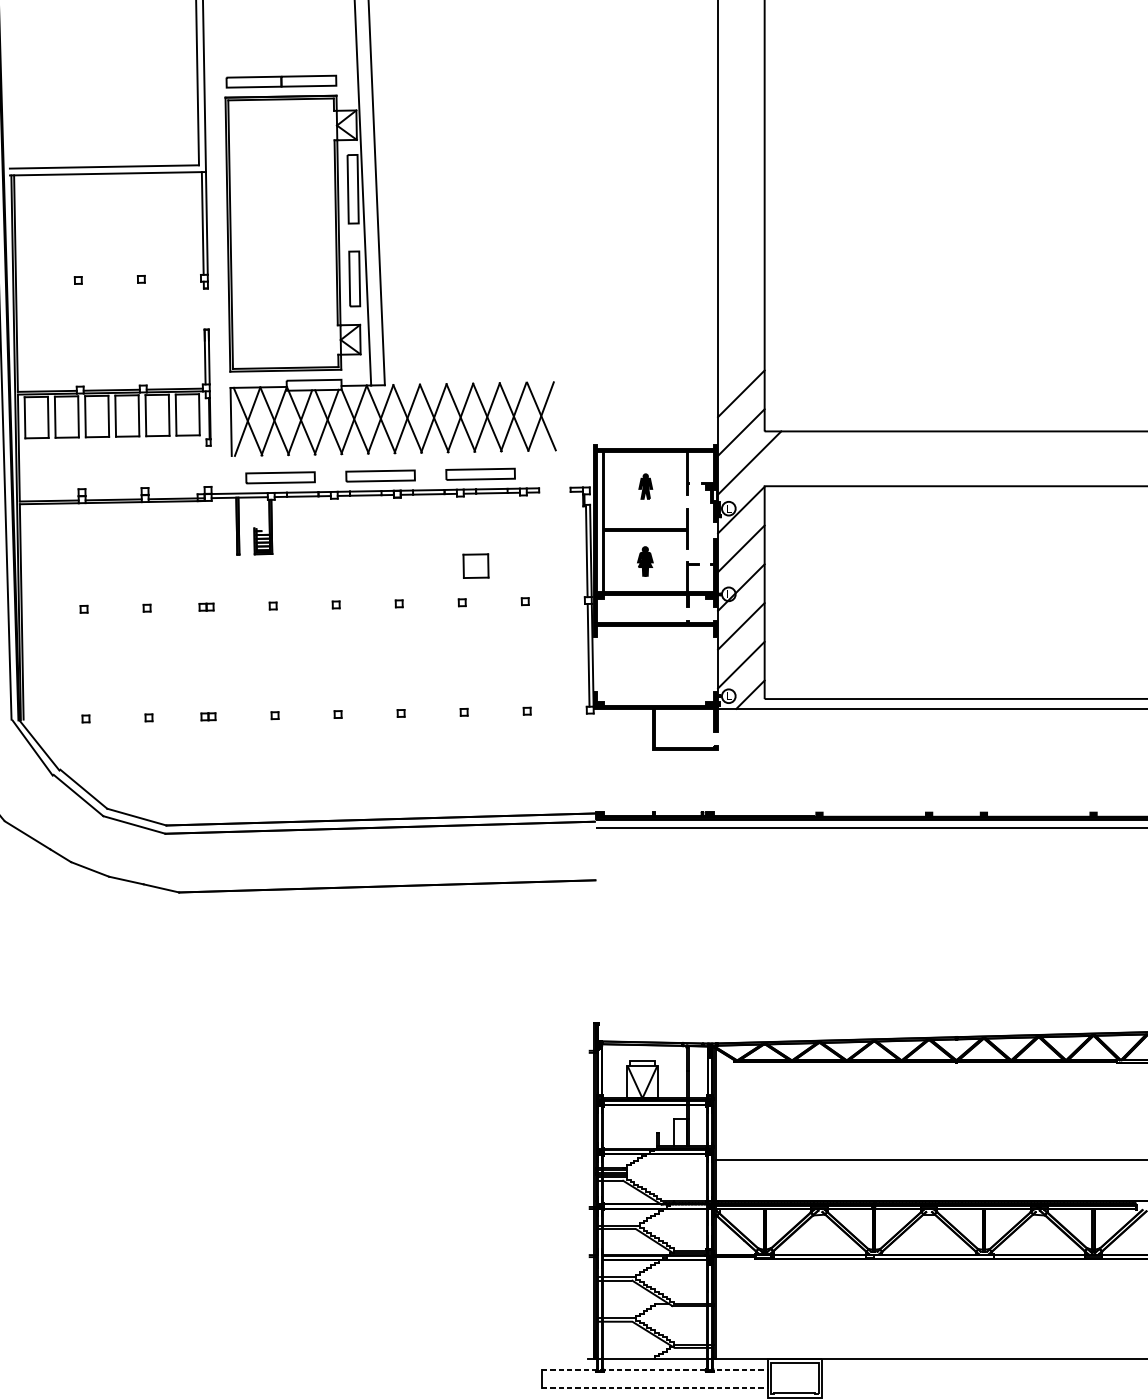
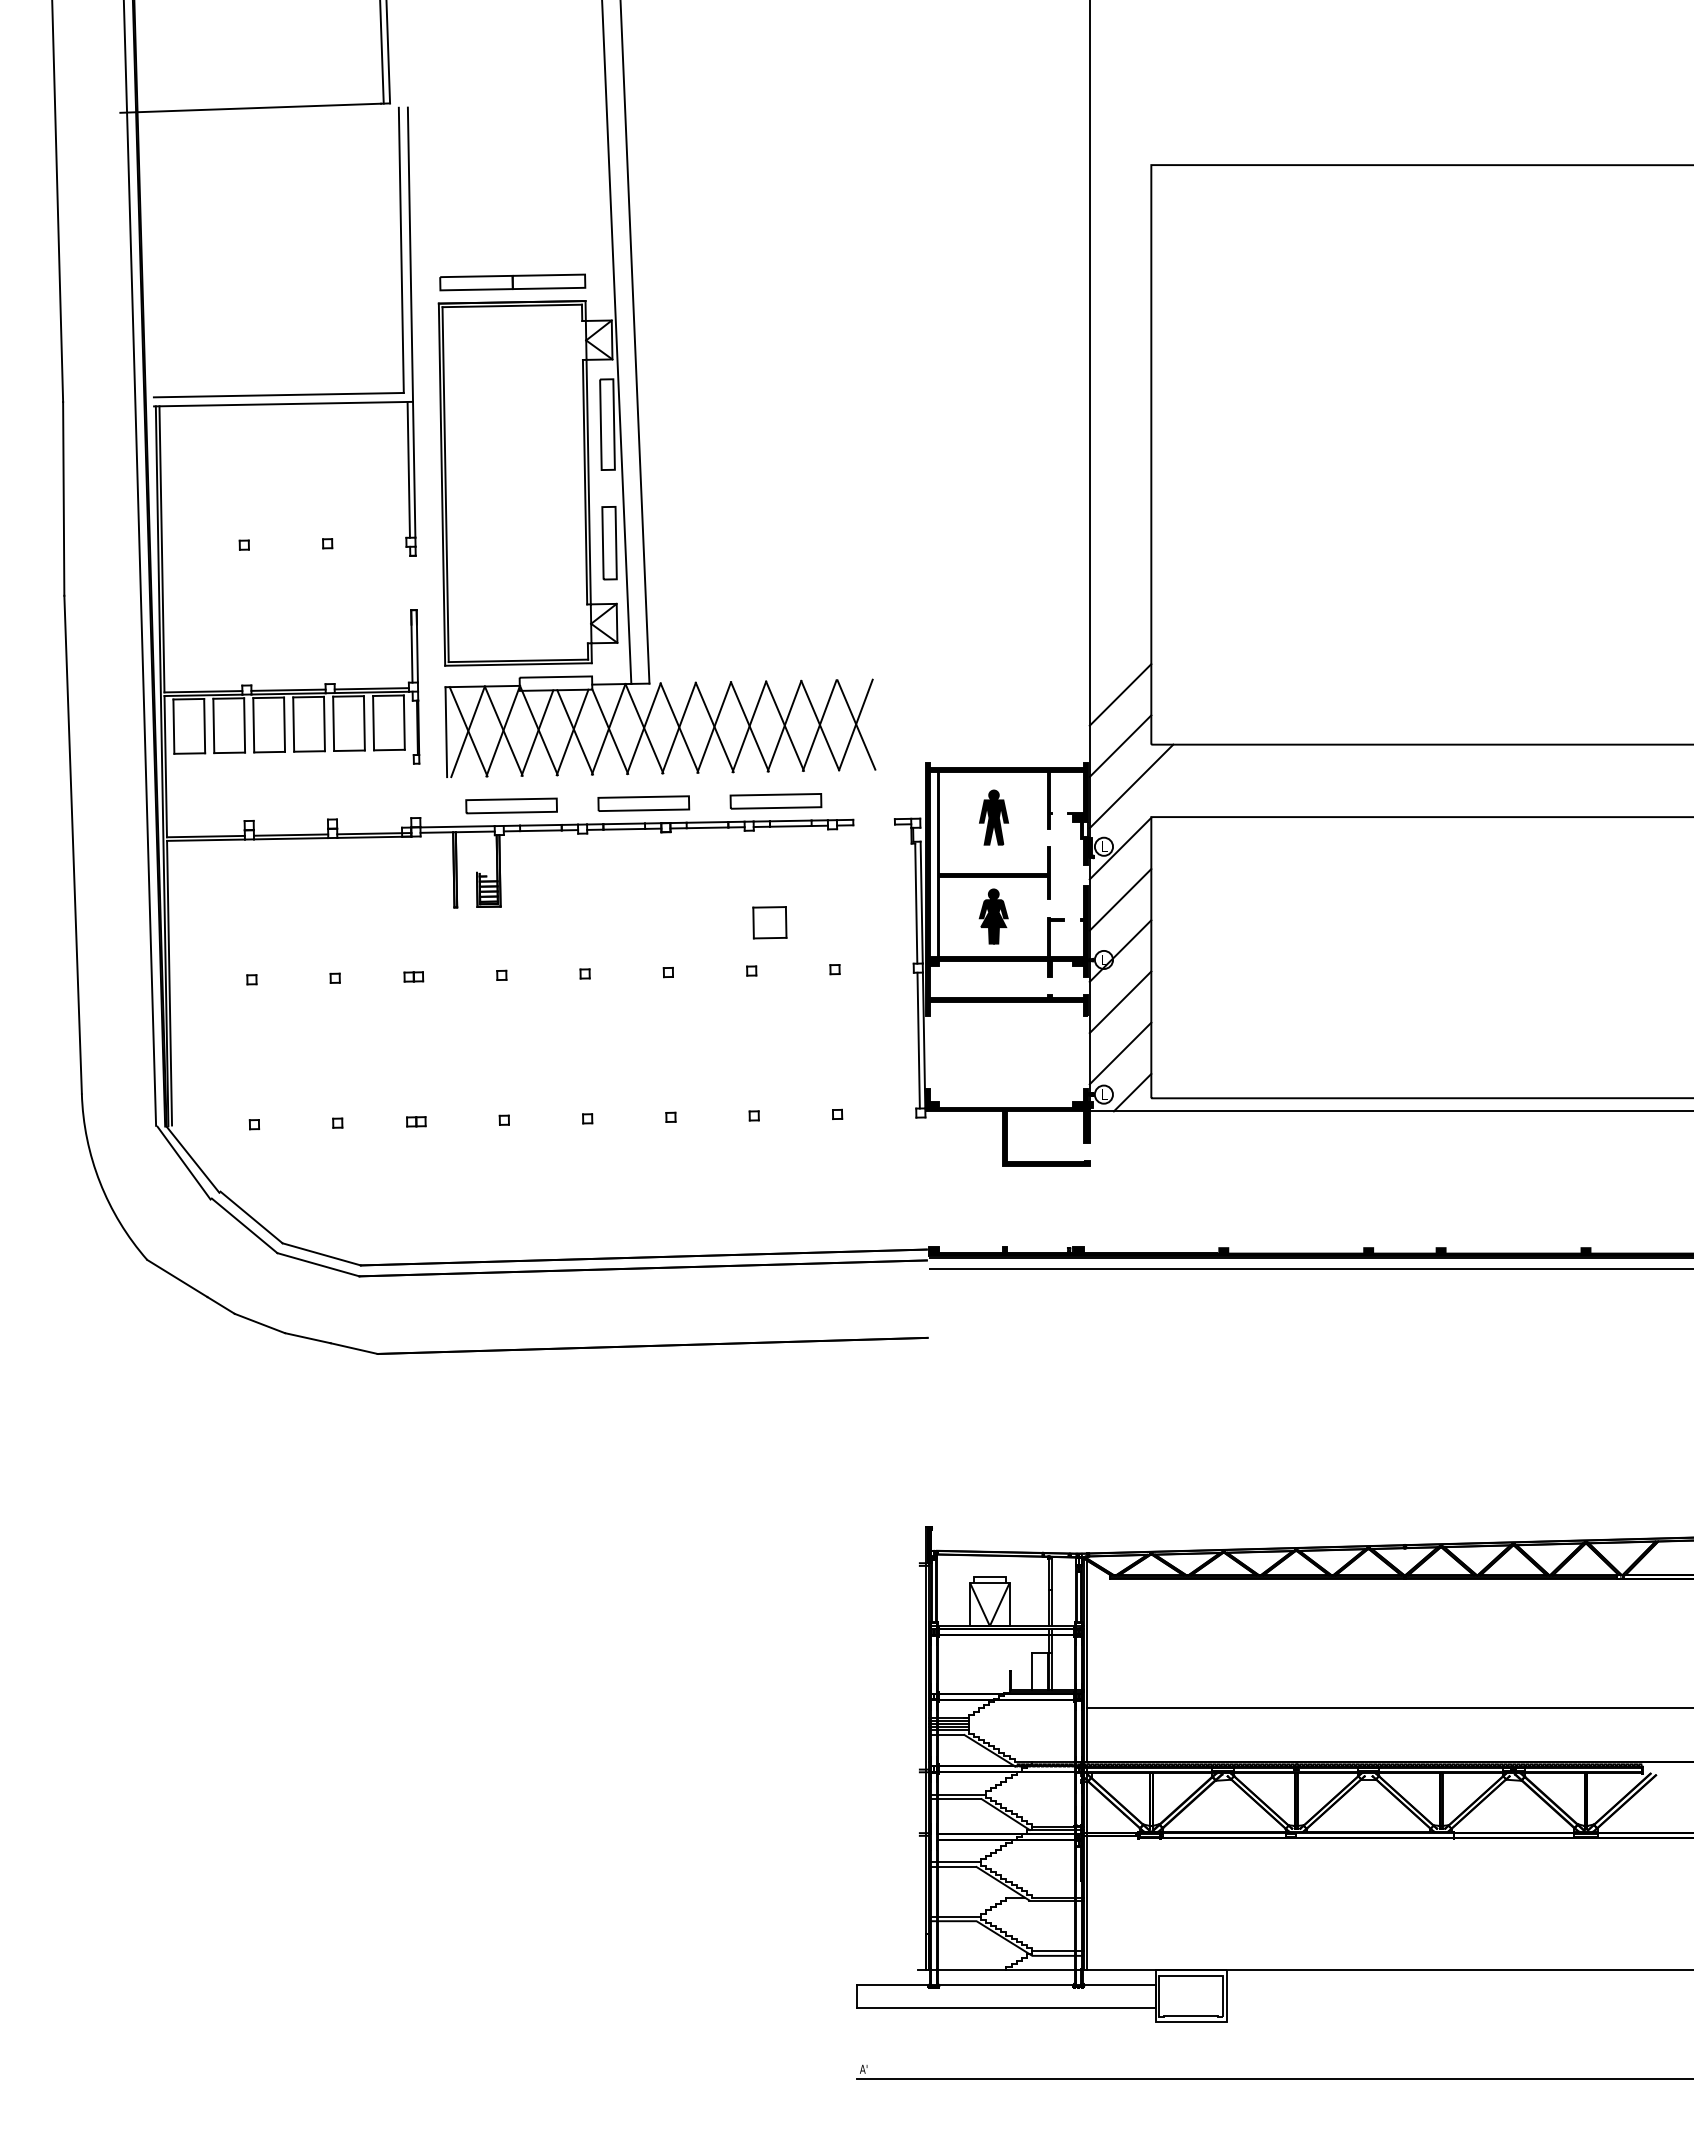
part: (645, 486) -> (994, 817), size x1.67
part: (645, 561) -> (993, 916), size x1.43
line: (655, 1369) -> (1006, 1984), dashed -> solid
line: (655, 1387) -> (1006, 2008), dashed -> solid

